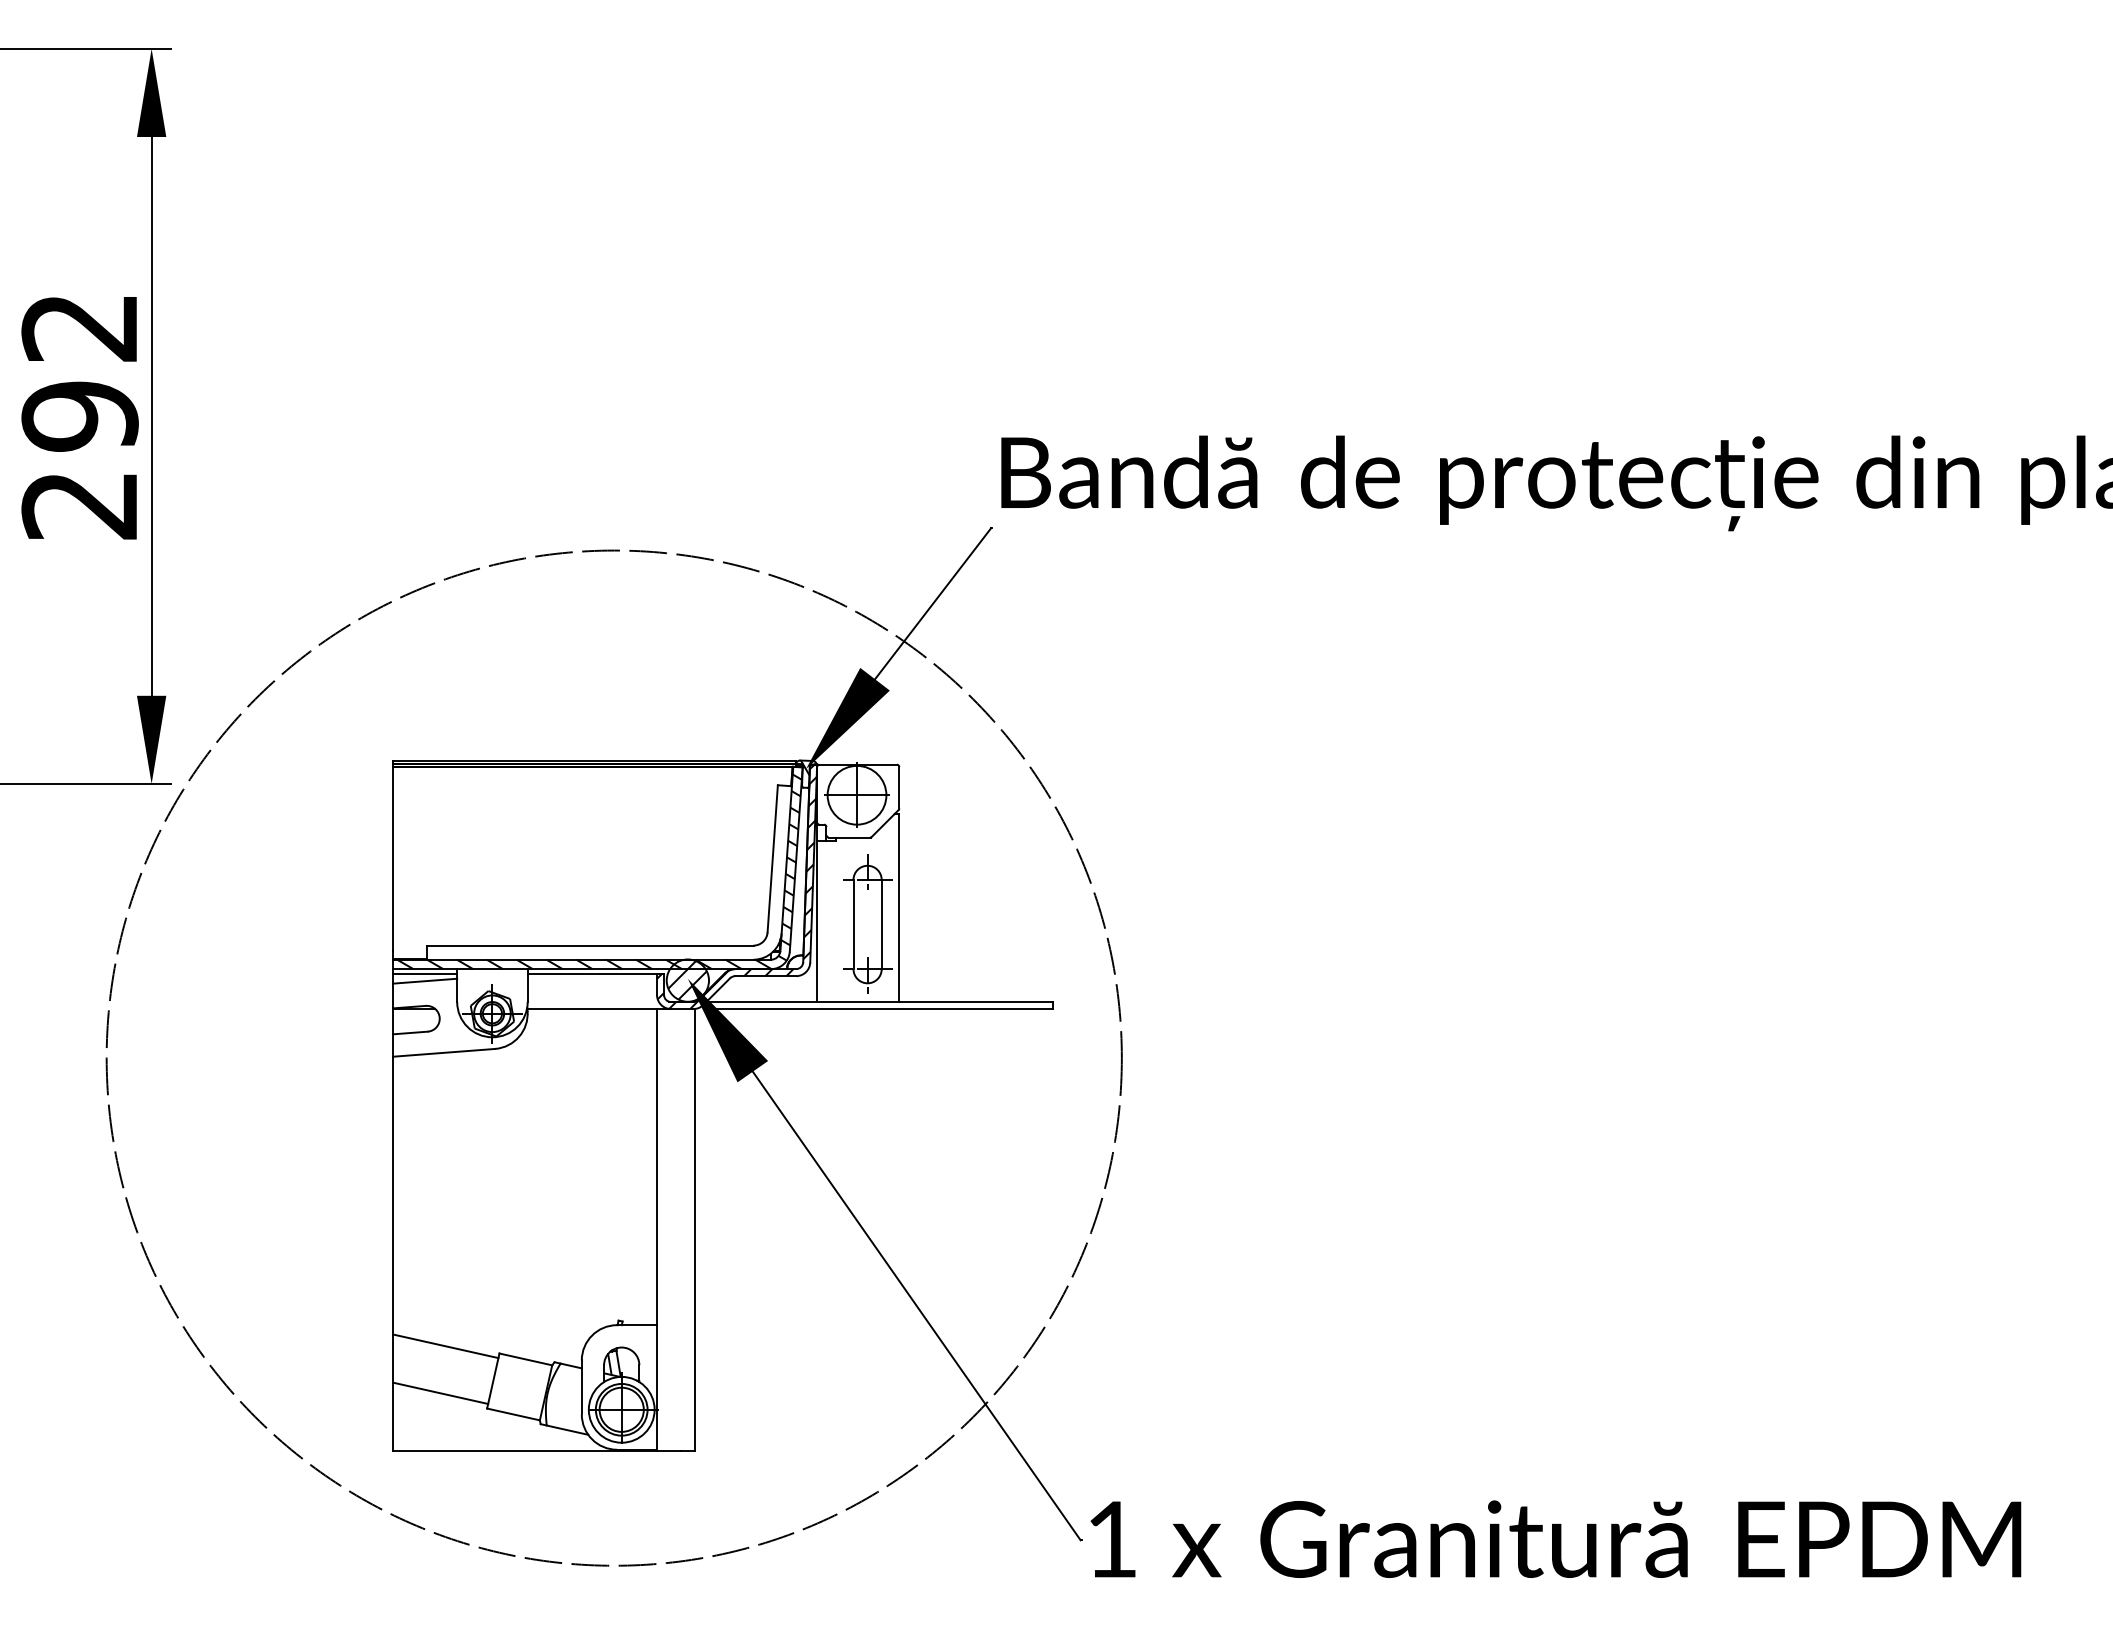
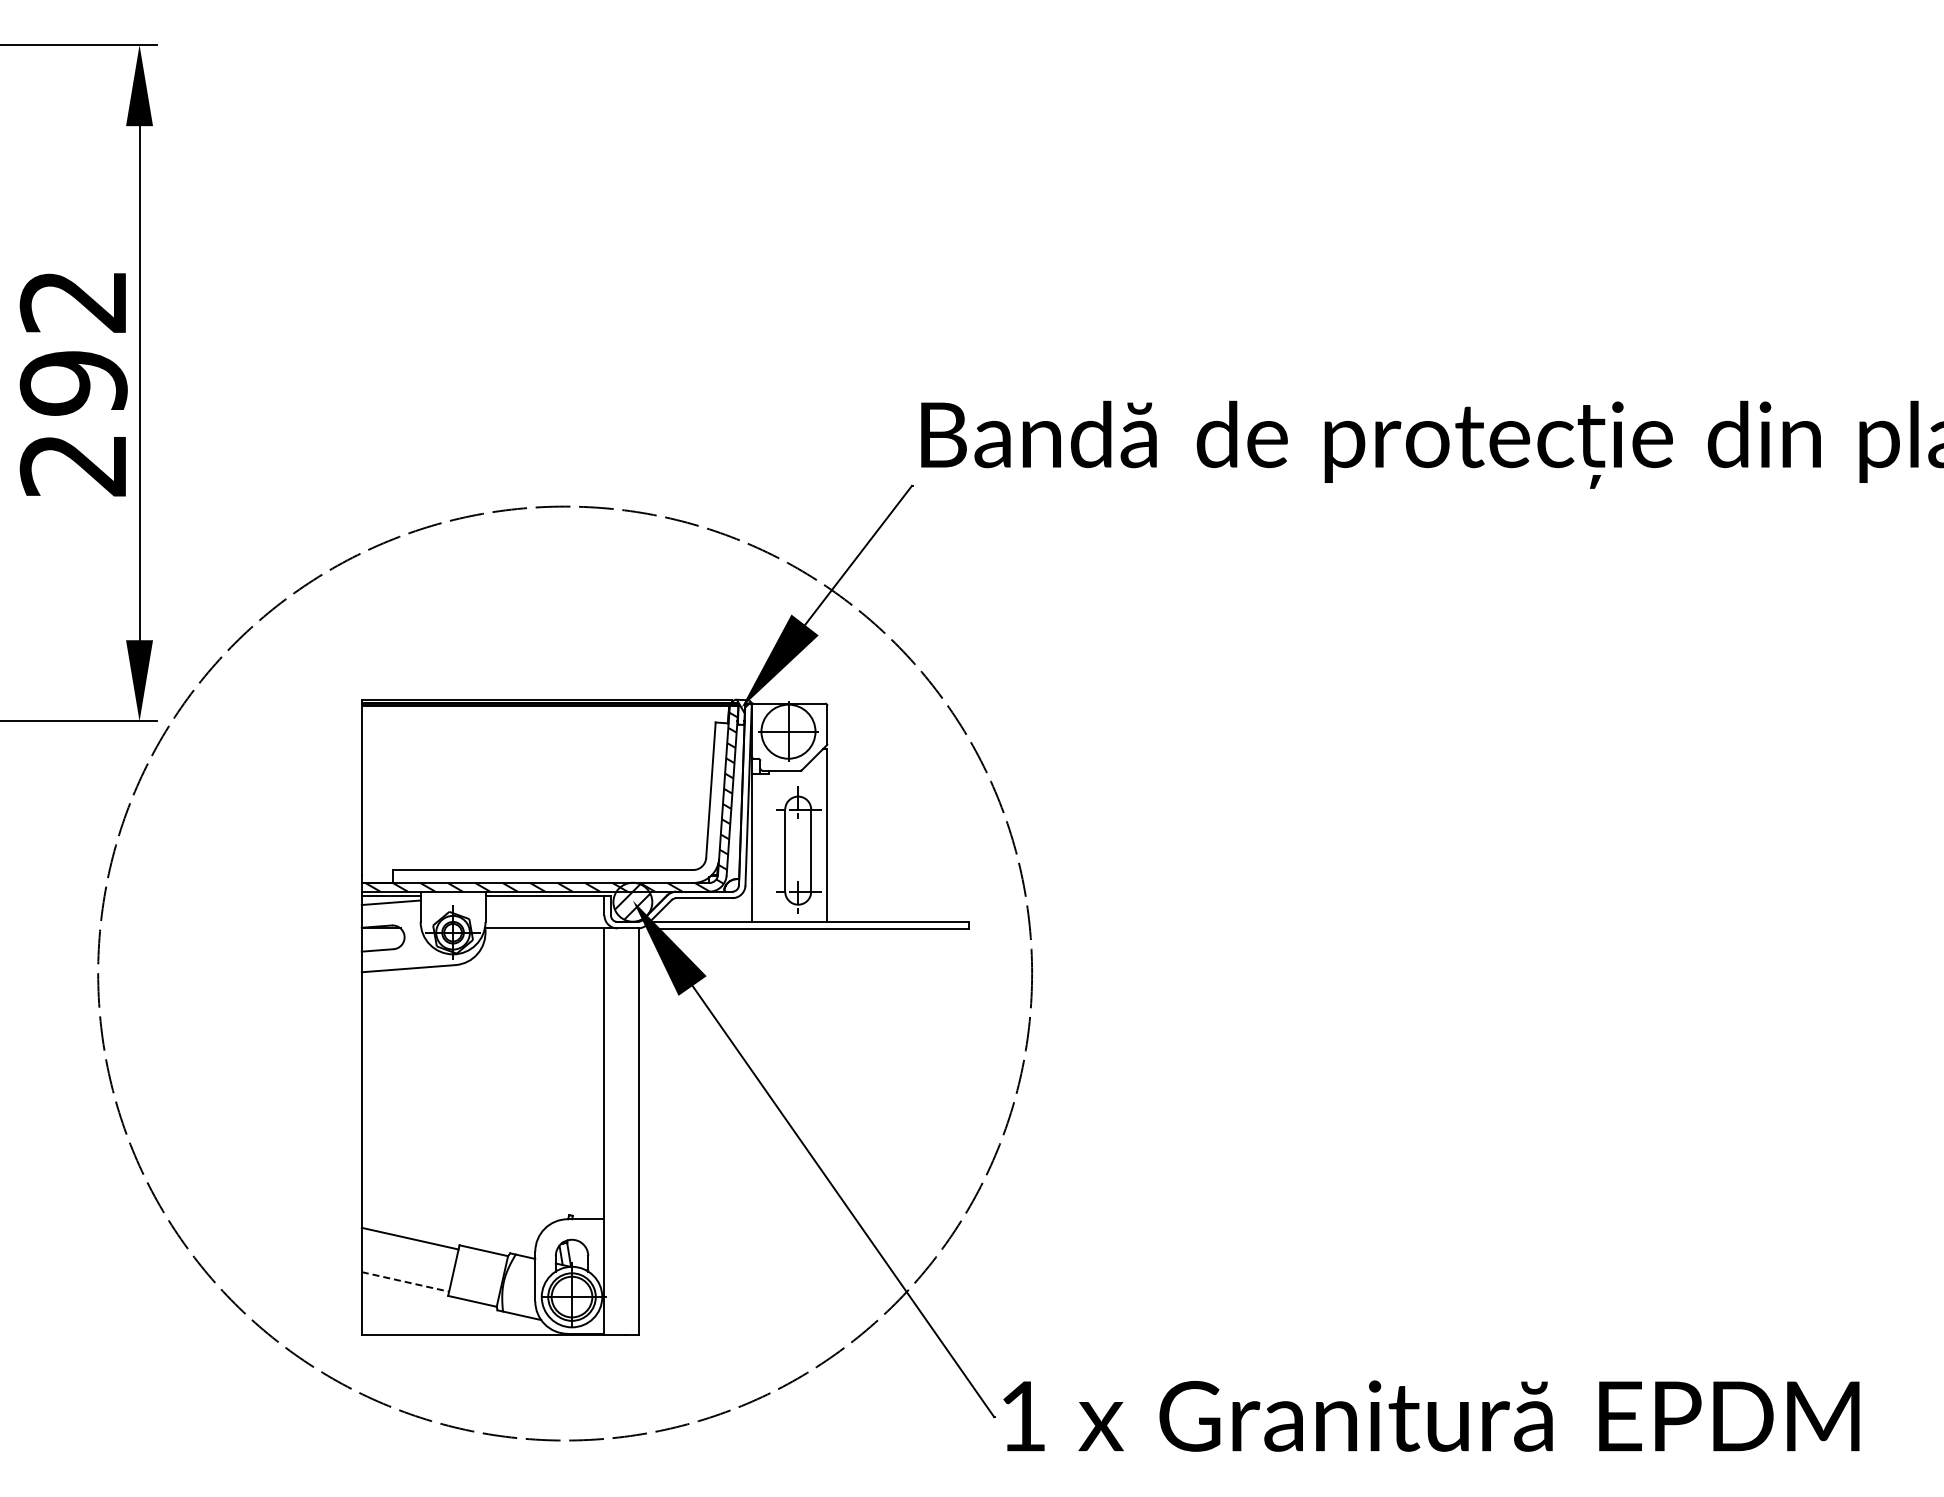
hatch: (736, 892) -> (677, 821), removed
line: (440, 1392) -> (405, 1281), solid -> dashed

